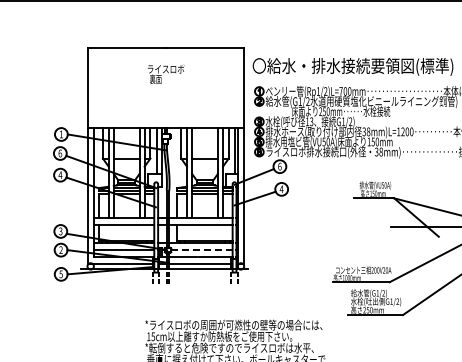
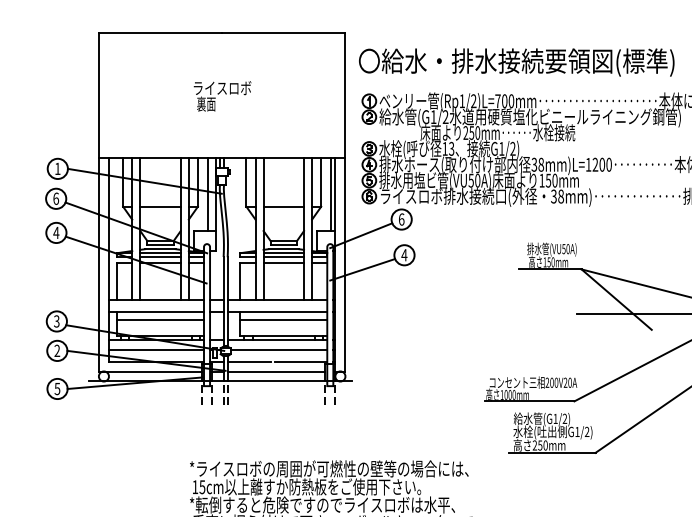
text: (166, 73) -> (223, 94), moved
line: (126, 230) -> (160, 319), added
line: (204, 230) -> (283, 319), added
line: (201, 249) -> (278, 349), dashed -> solid

